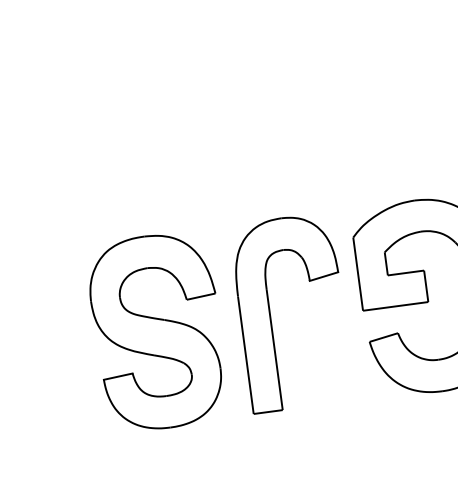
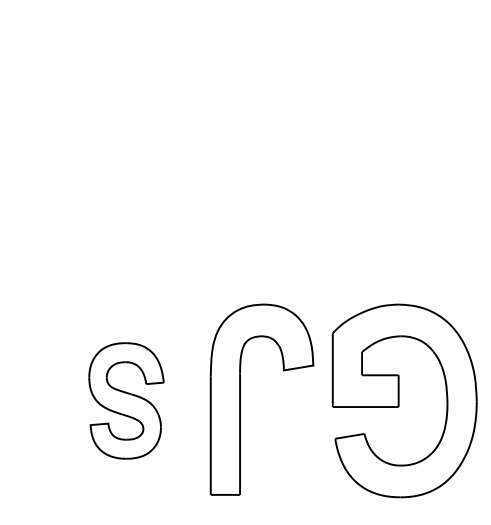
part: (157, 331) -> (126, 400), size x0.6

